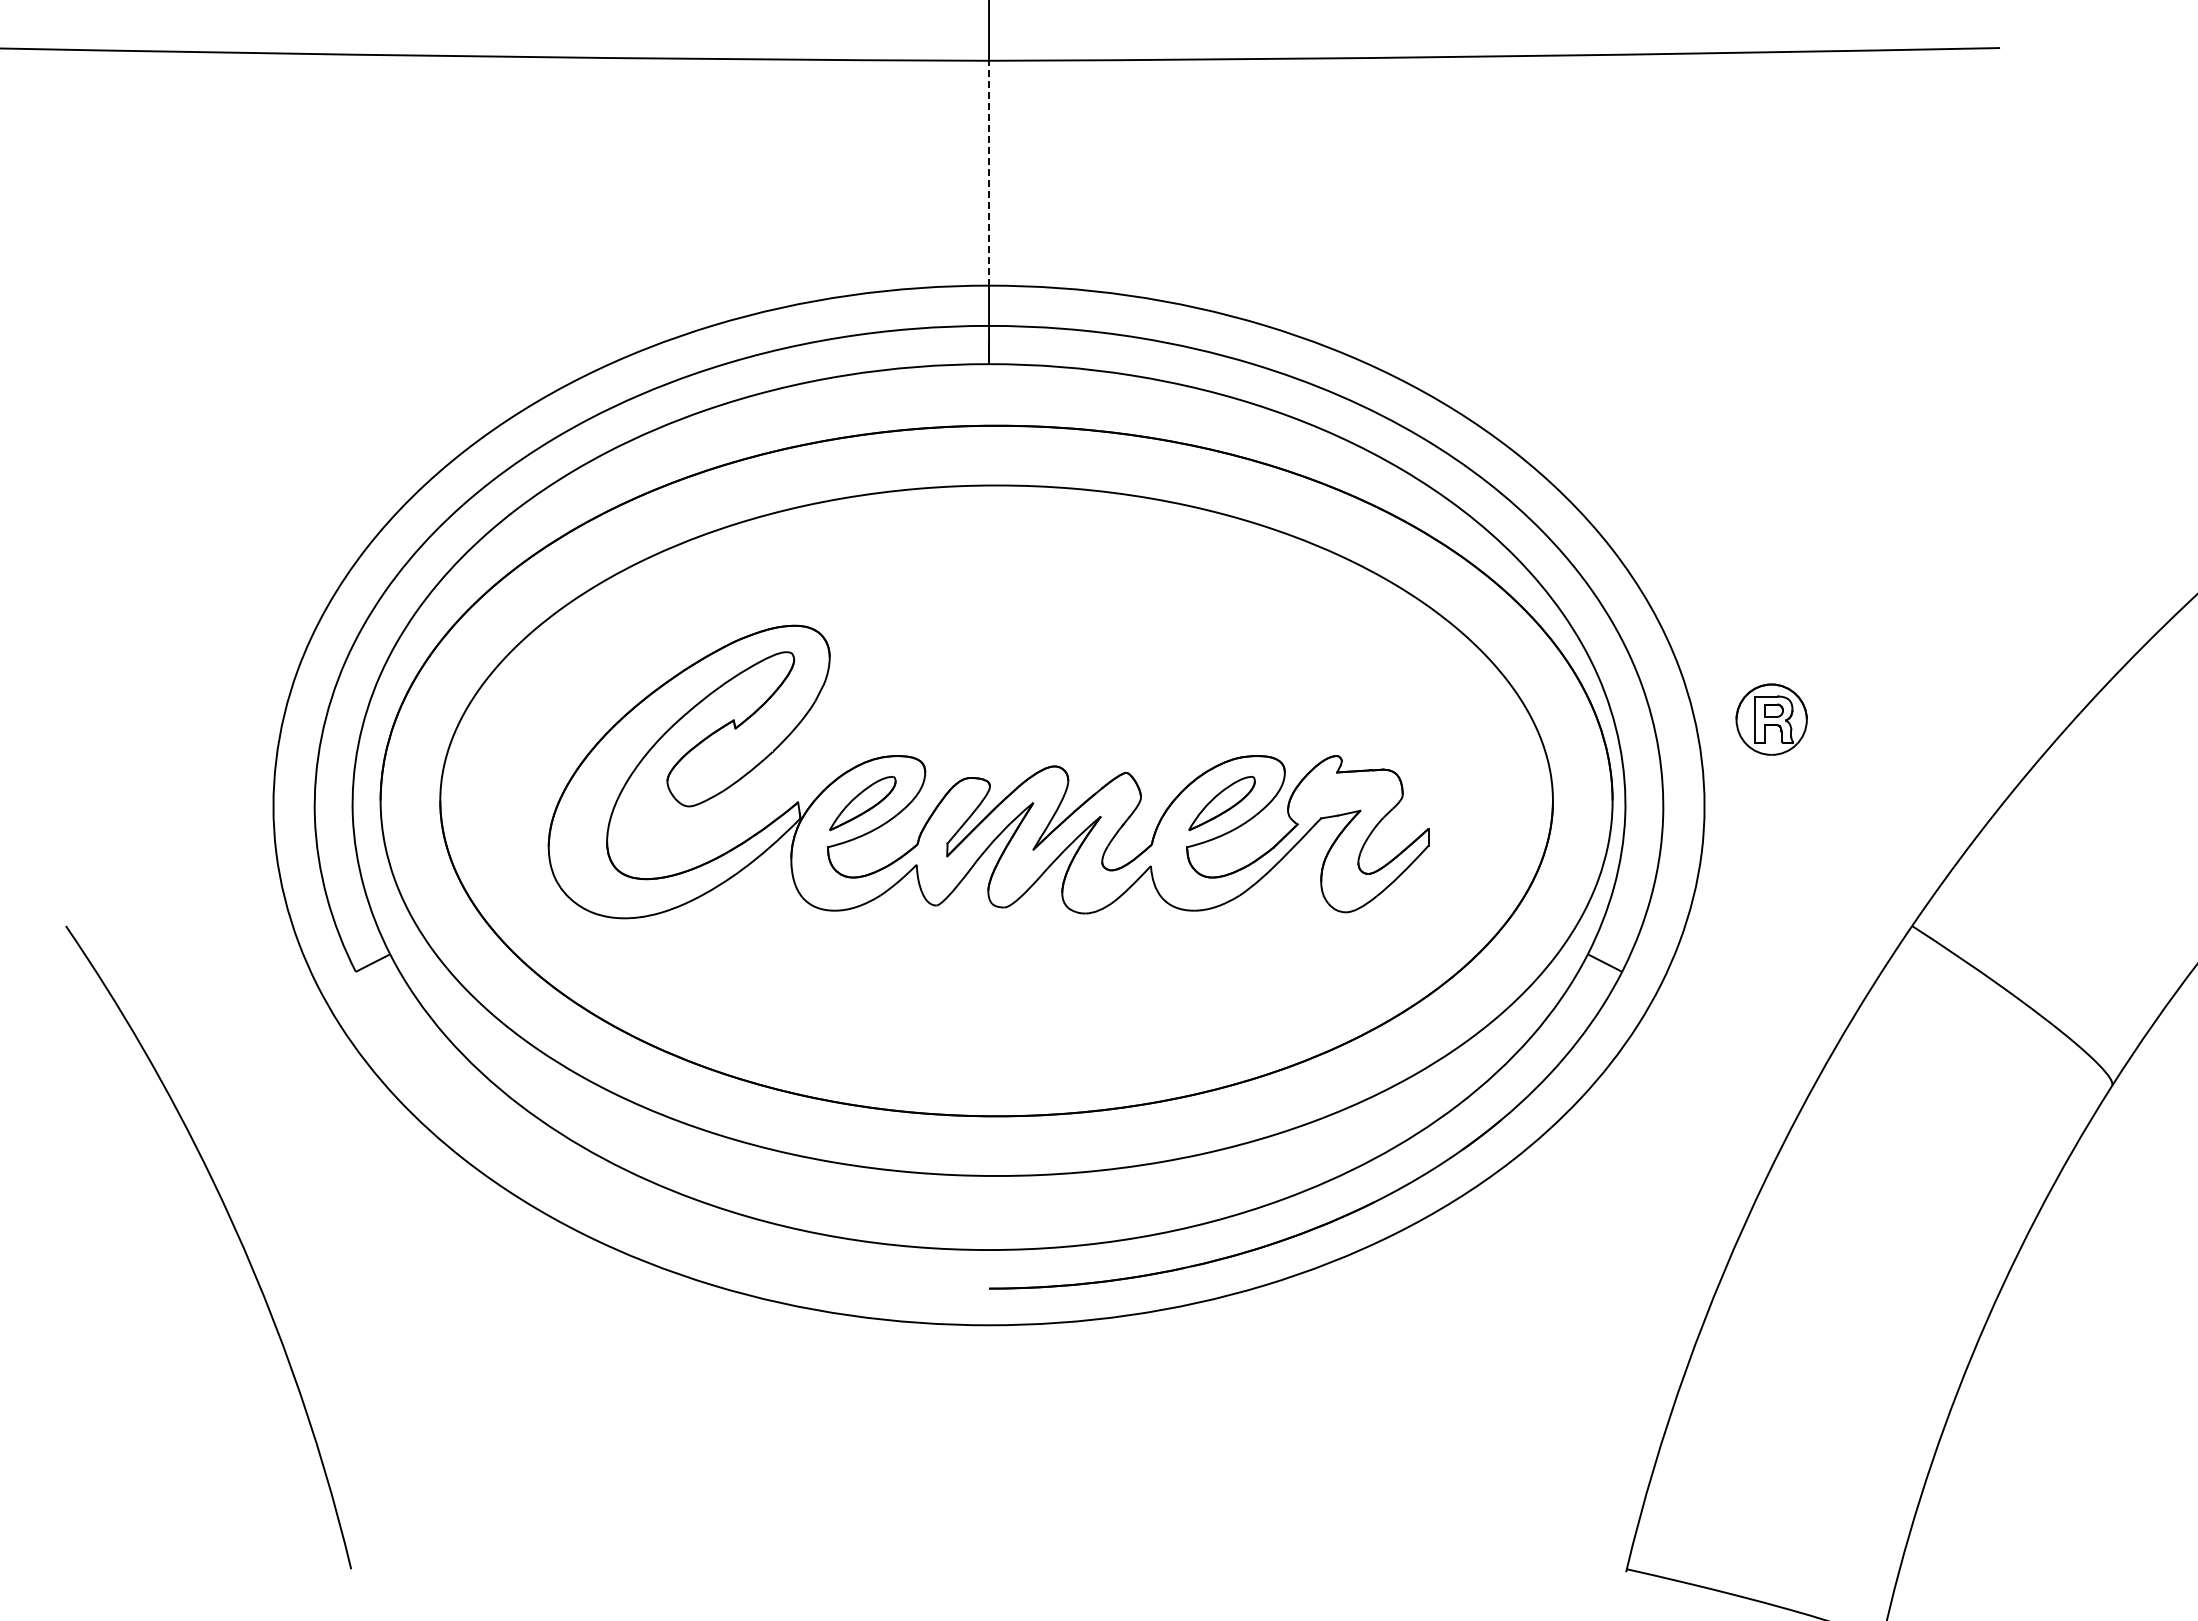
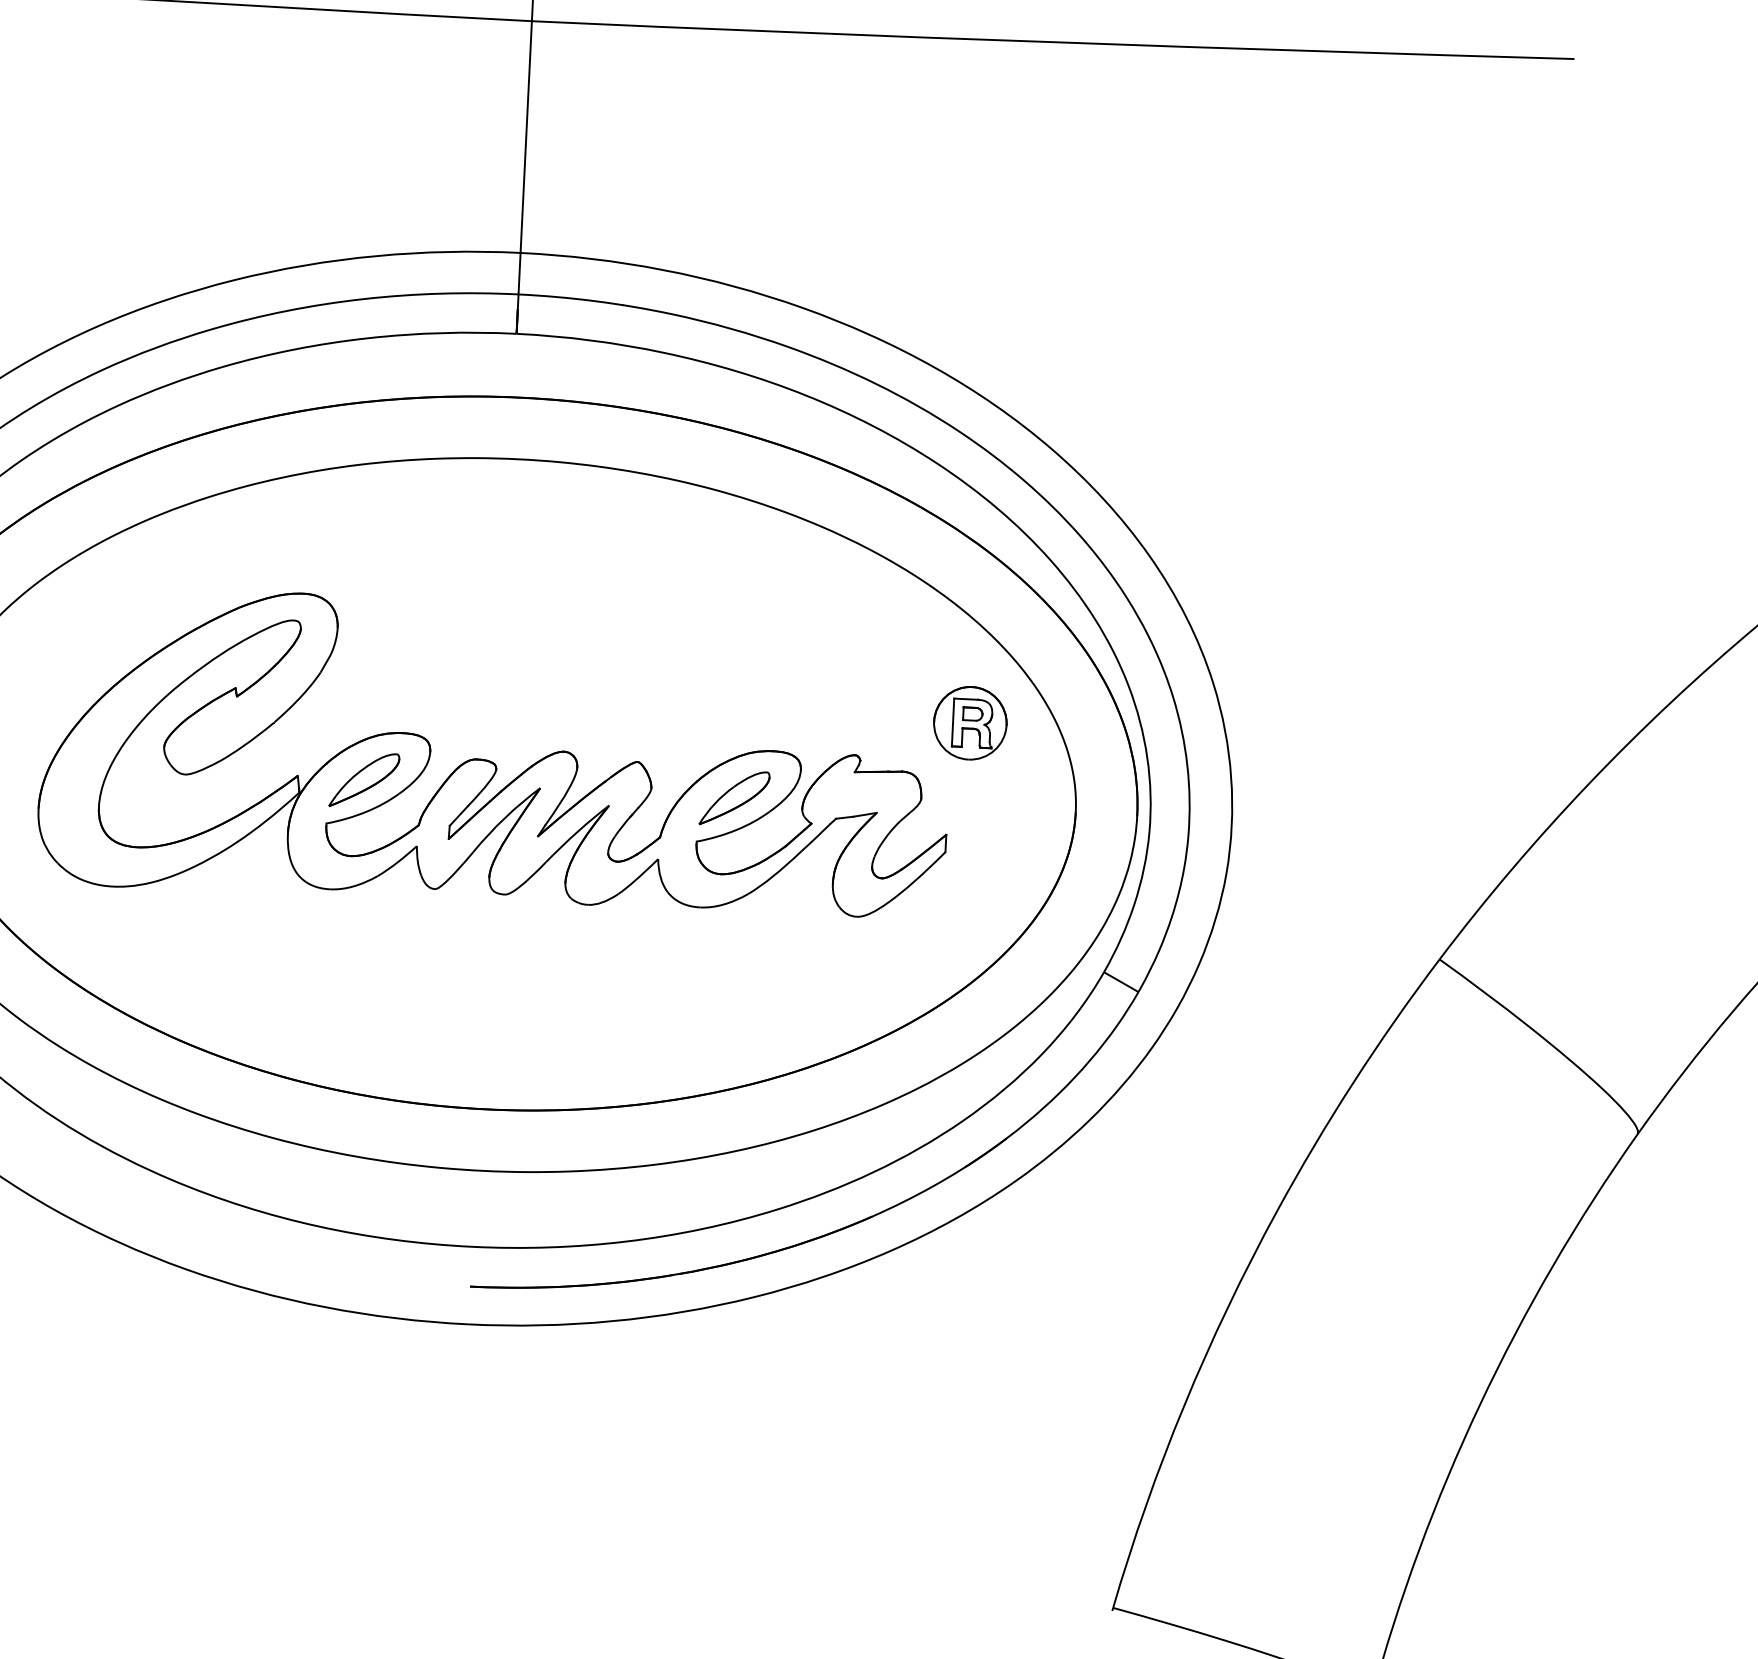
line: (989, 172) -> (526, 136), dashed -> solid
part: (1771, 719) -> (970, 723), moved

